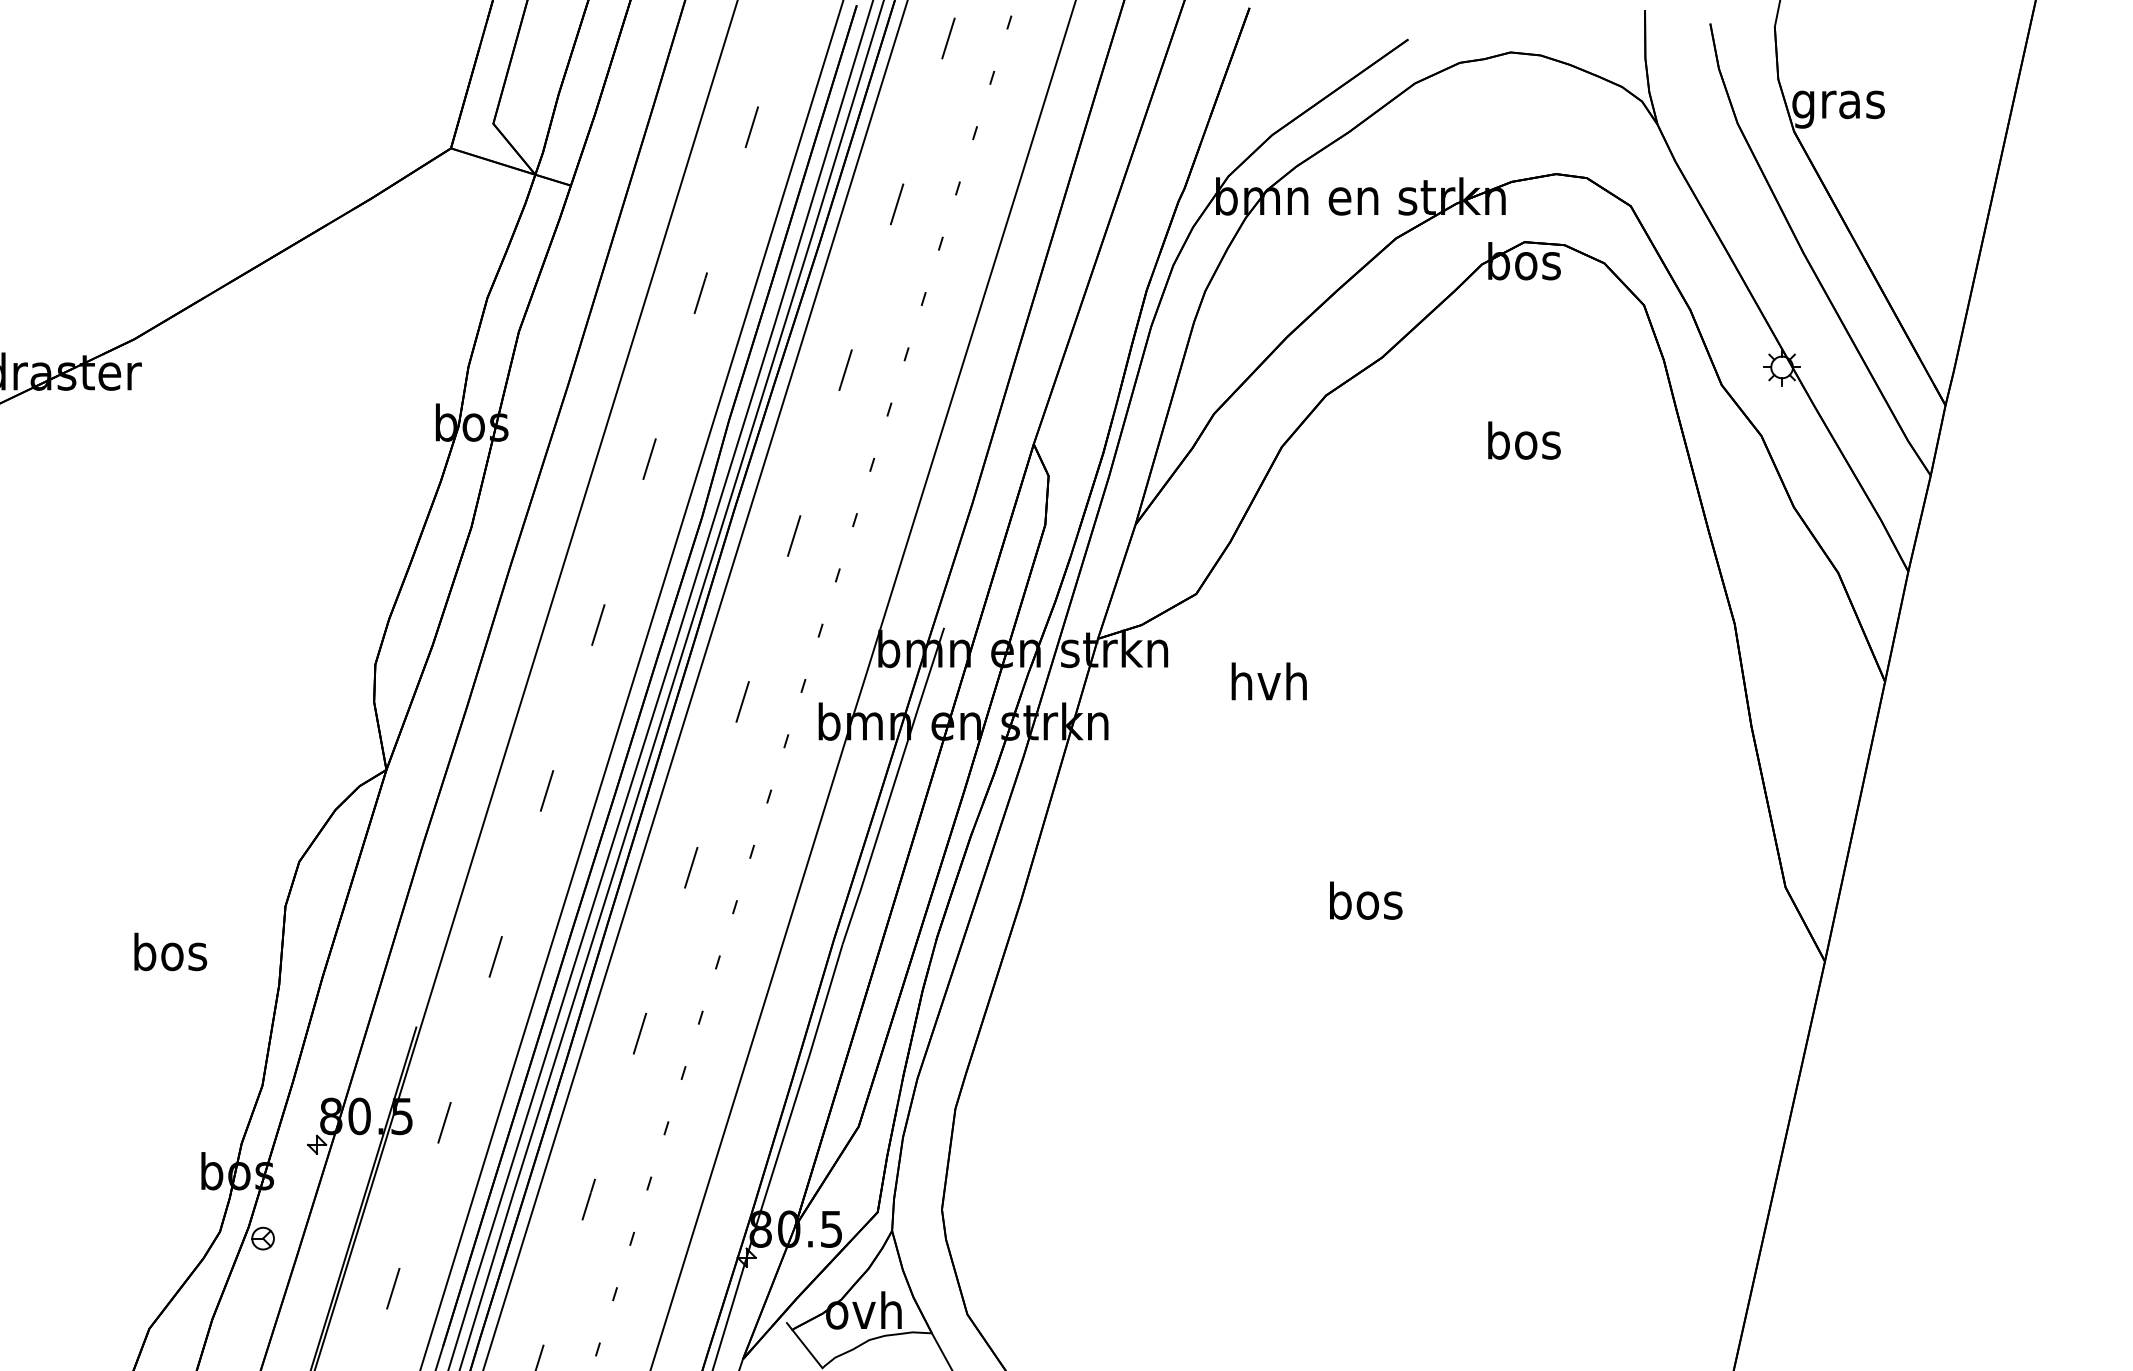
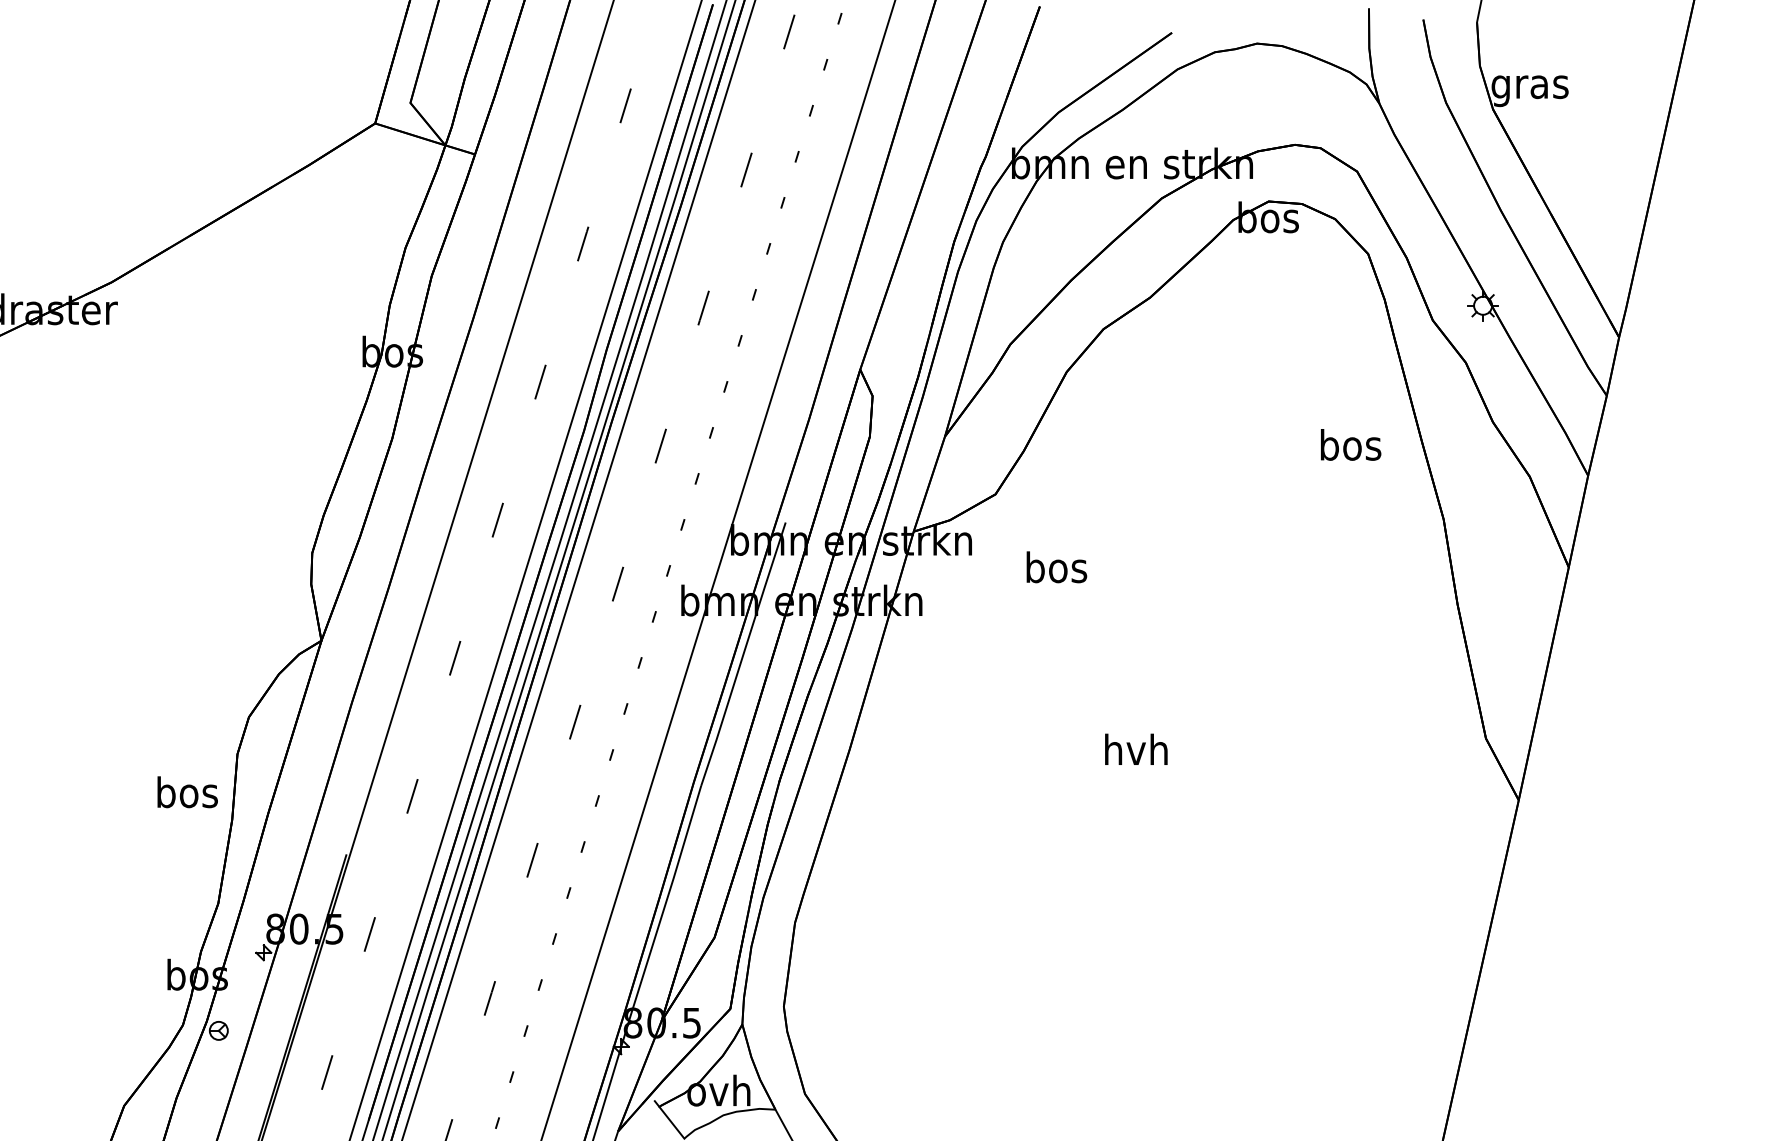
text: (1524, 440) -> (1351, 444), moved
text: (1268, 681) -> (1055, 567), hvh -> bos
text: (1365, 900) -> (1136, 749), bos -> hvh
text: (170, 951) -> (187, 791), moved

